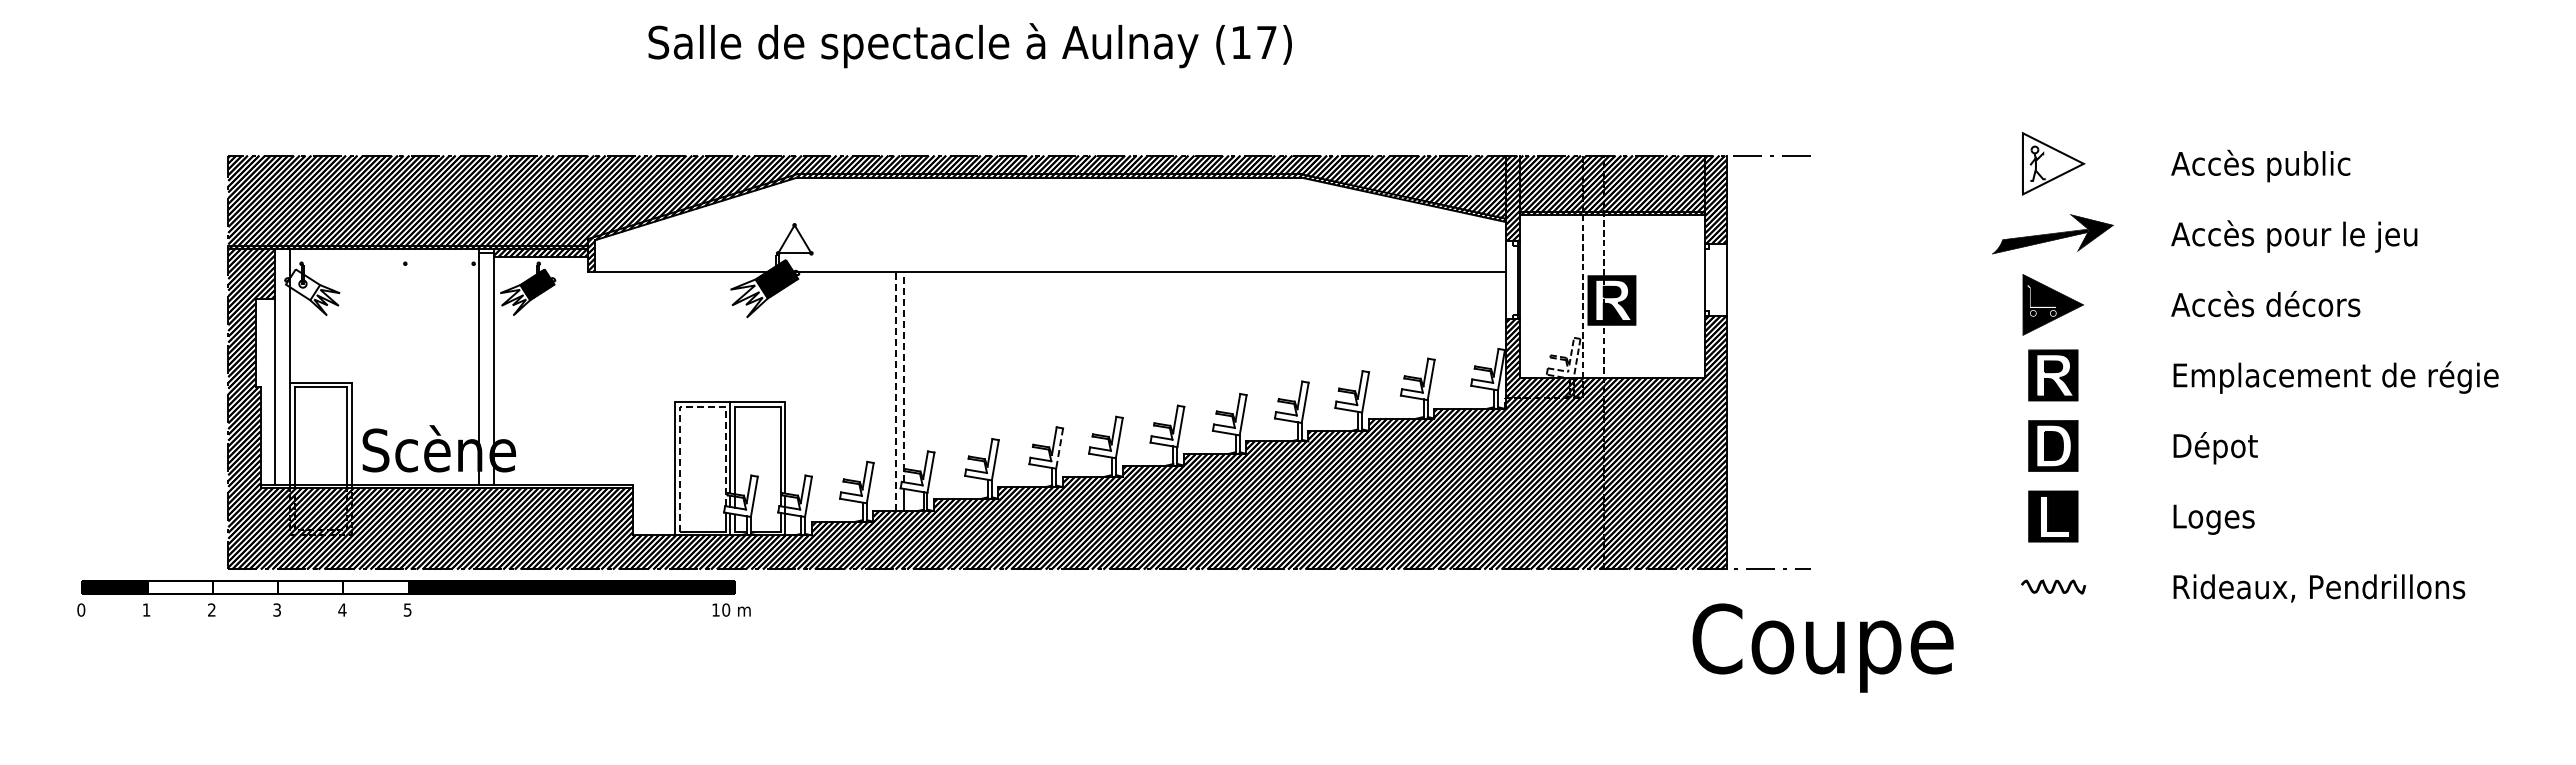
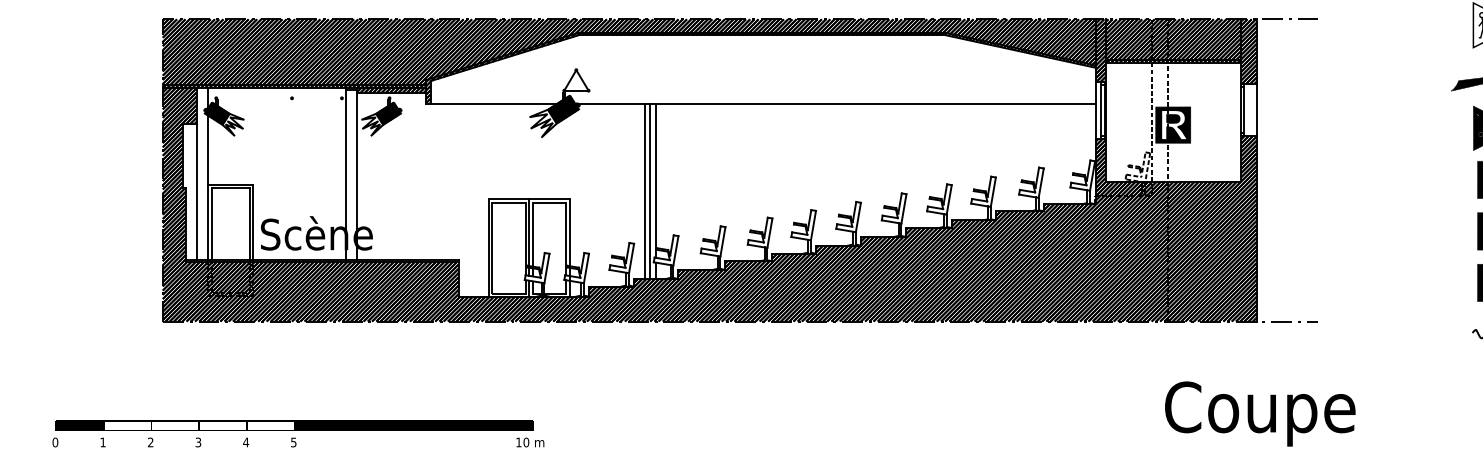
line: (1513, 279) -> (1101, 109), added
line: (1709, 279) -> (1244, 109), added
hatch: (302, 284) -> (216, 113), added
line: (903, 376) -> (655, 180), dashed -> solid
line: (887, 391) -> (644, 191), added
line: (895, 391) -> (650, 191), dashed -> solid
line: (690, 406) -> (500, 202), dashed -> solid
line: (1059, 449) -> (769, 233), dashed -> solid
text: (413, 598) -> (298, 434), moved
text: (1822, 647) -> (1259, 413), moved

